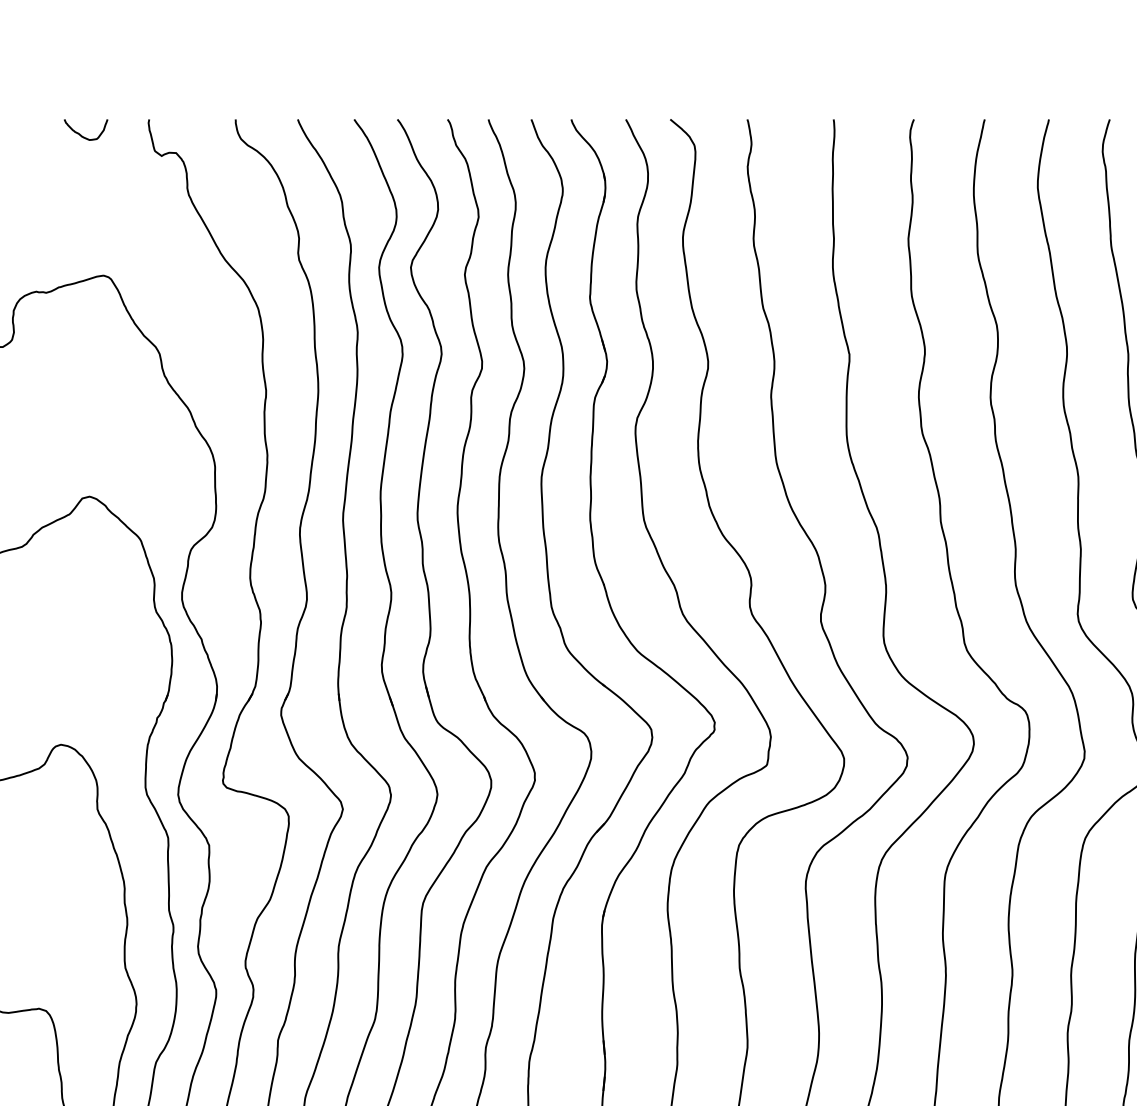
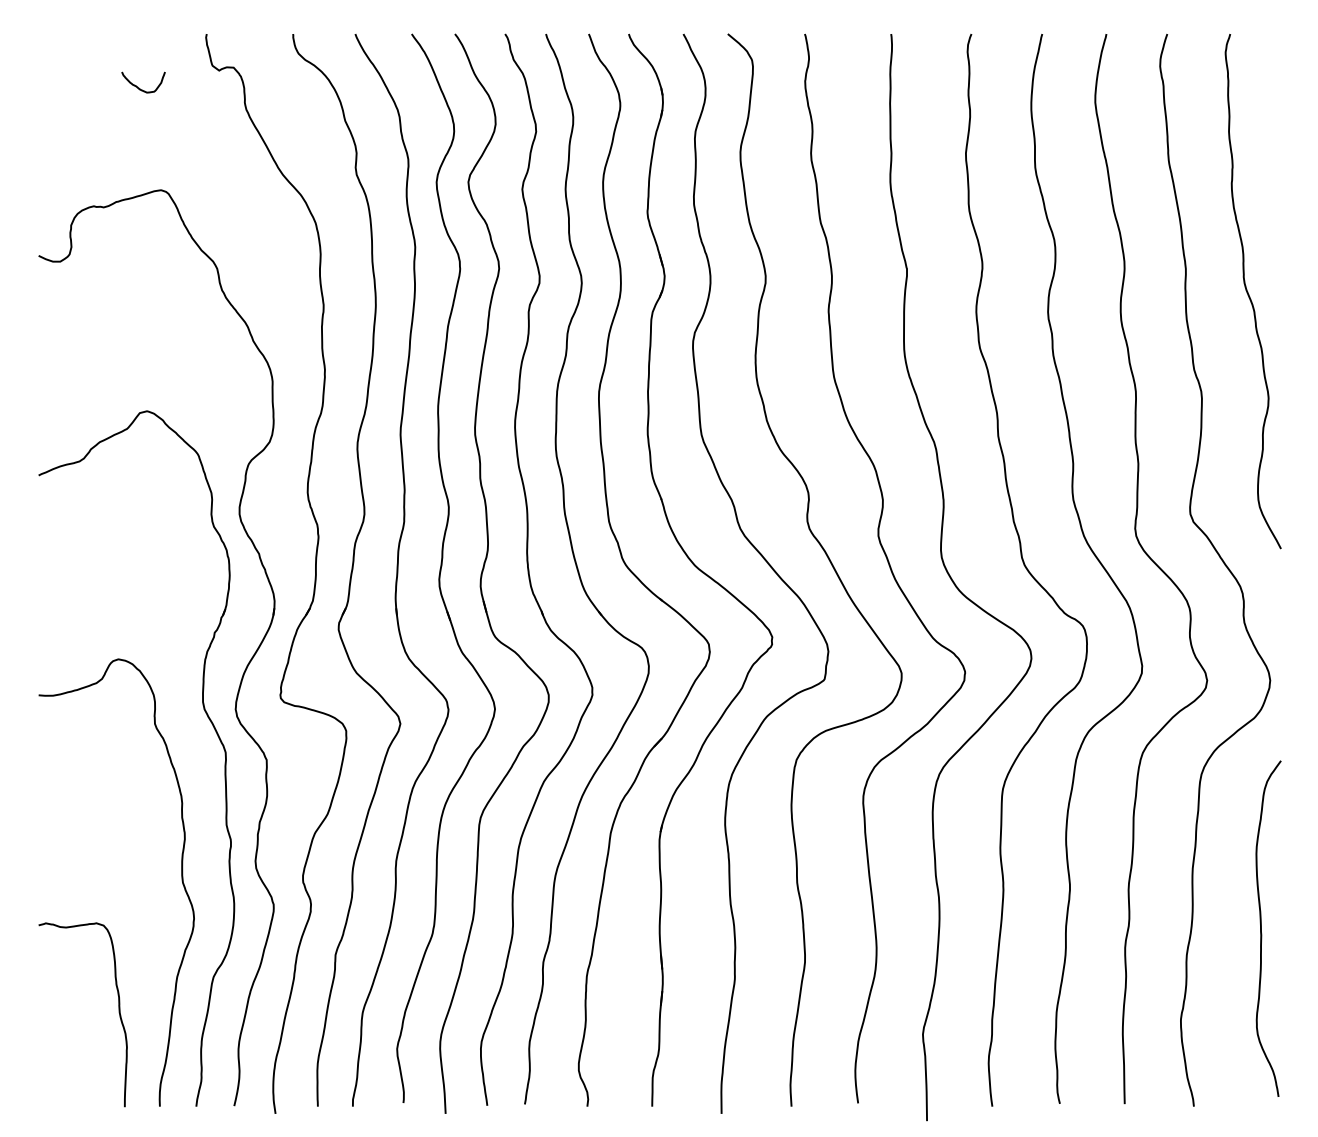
curve: (82, 134) -> (139, 87), moved

